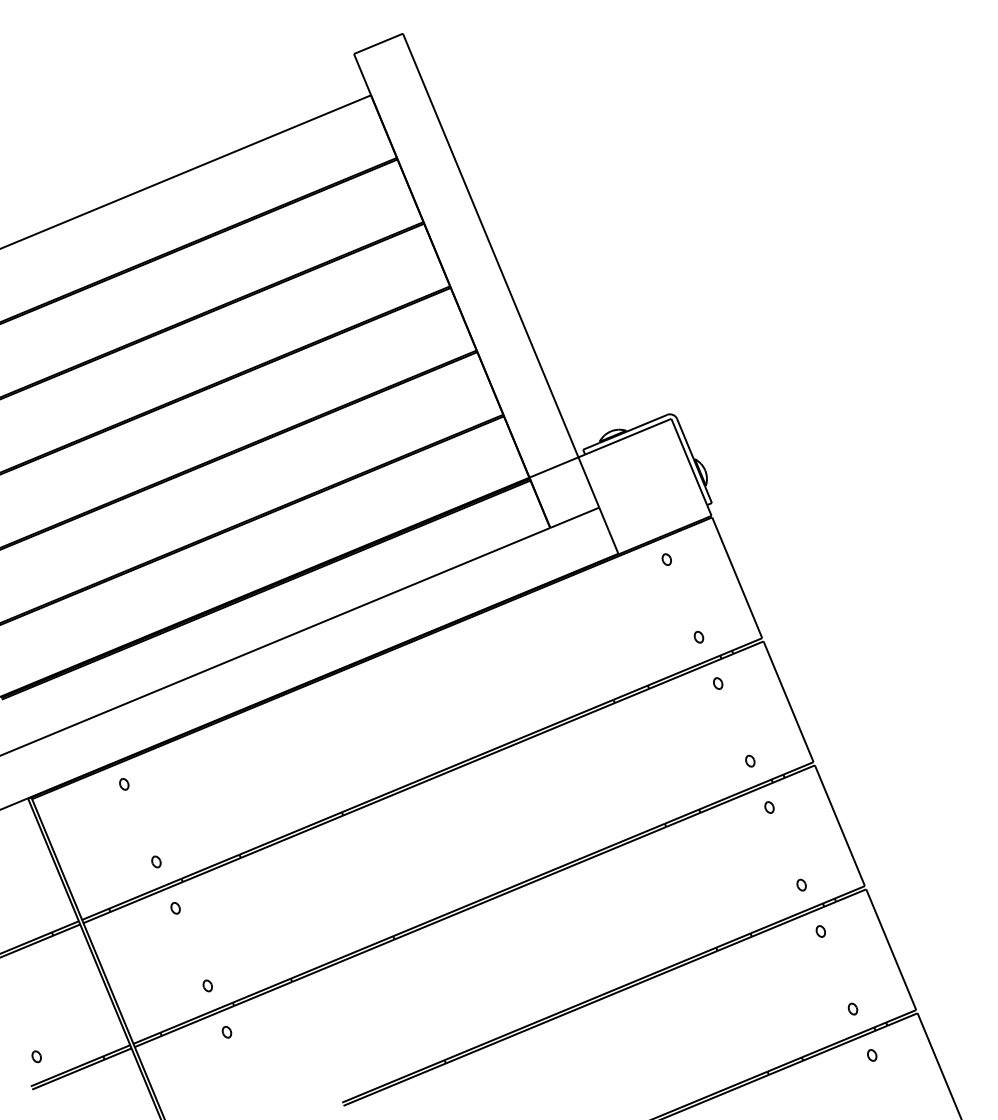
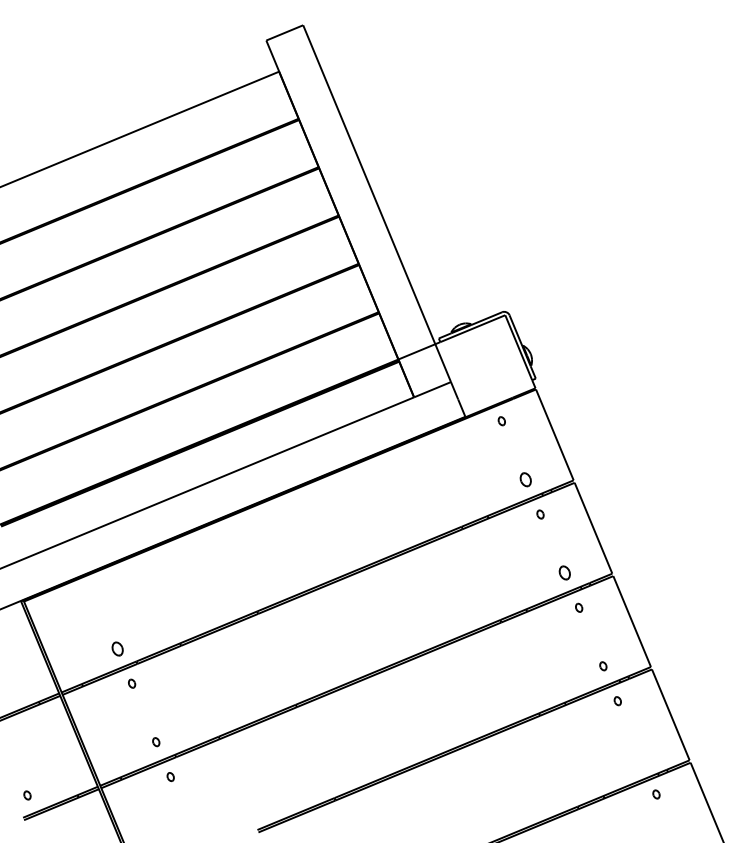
part: (699, 637) -> (526, 479), size x1.6
part: (750, 760) -> (564, 572), size x1.6
part: (124, 784) -> (93, 590), removed
part: (156, 861) -> (117, 648), size x1.6
part: (852, 1008) -> (641, 759), removed

